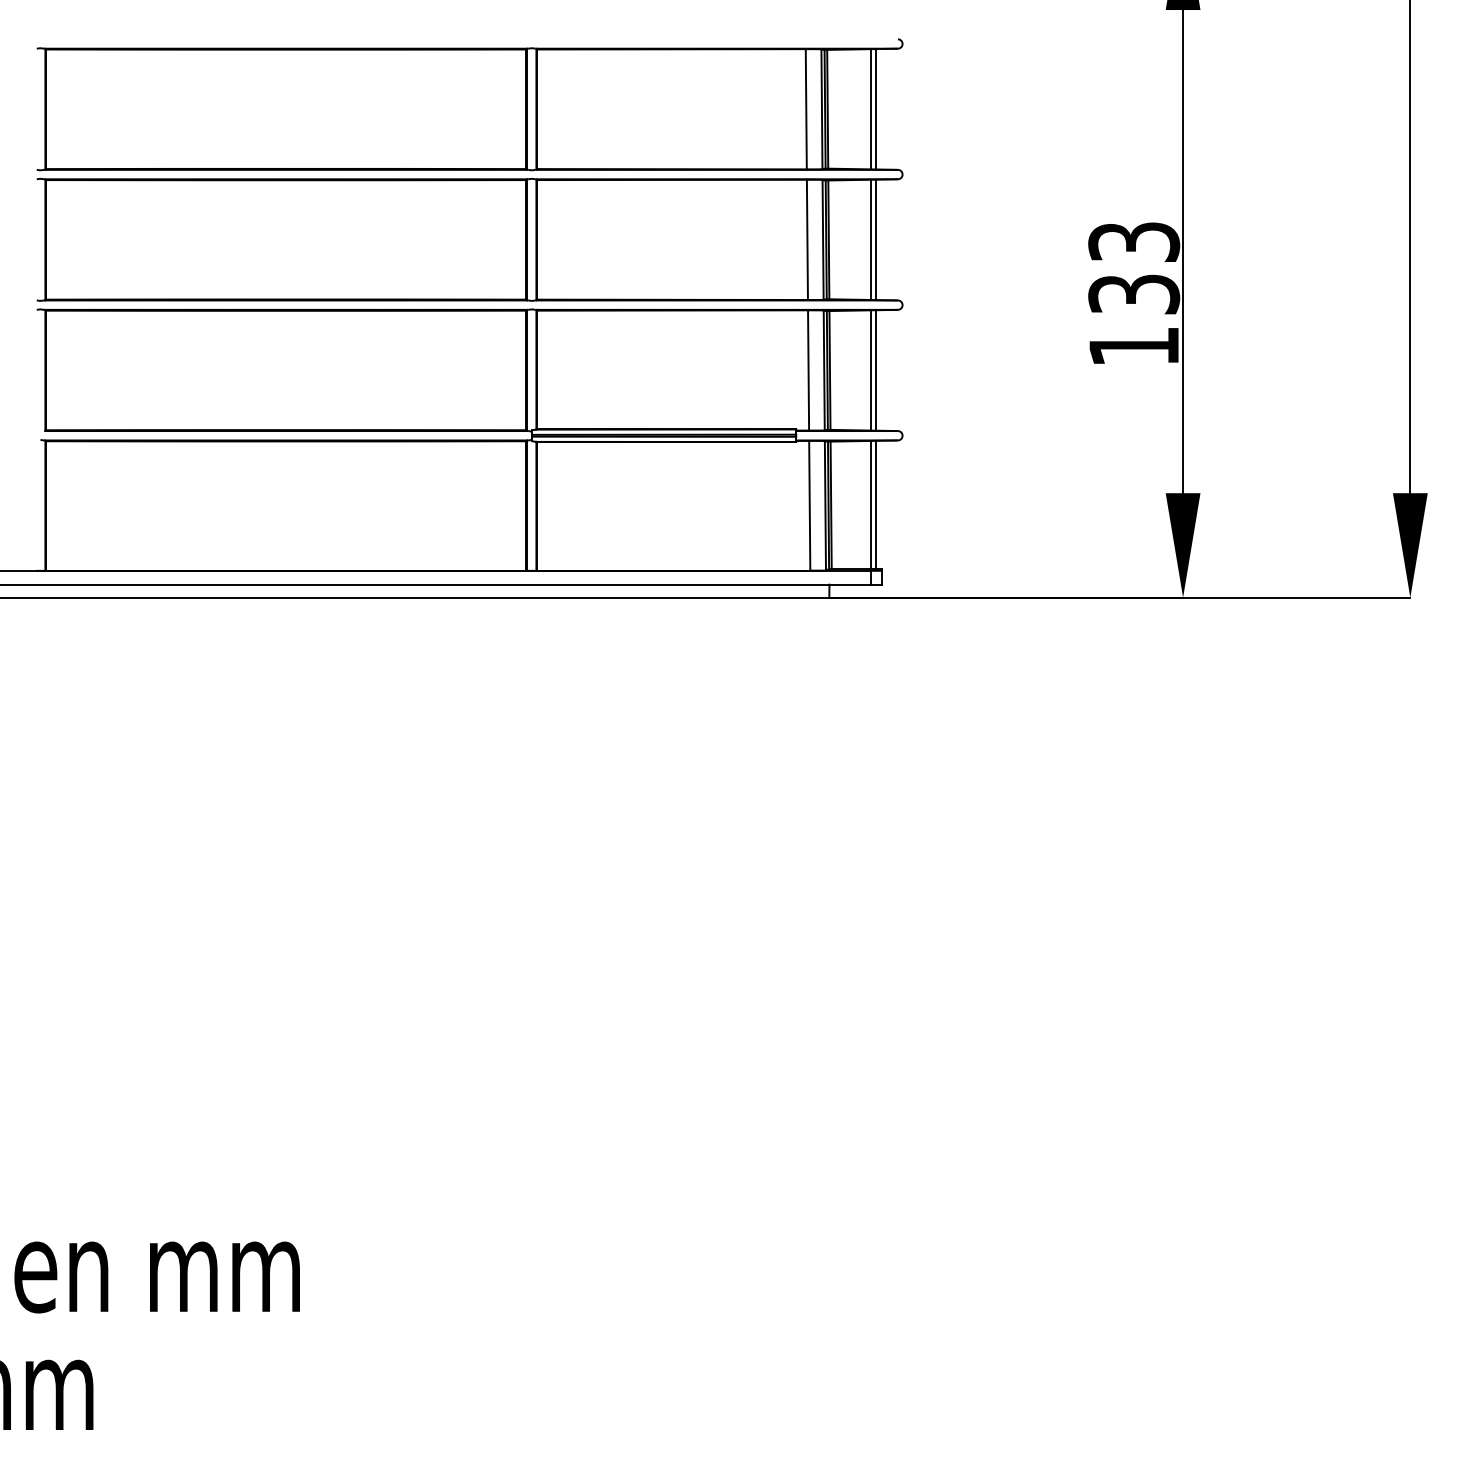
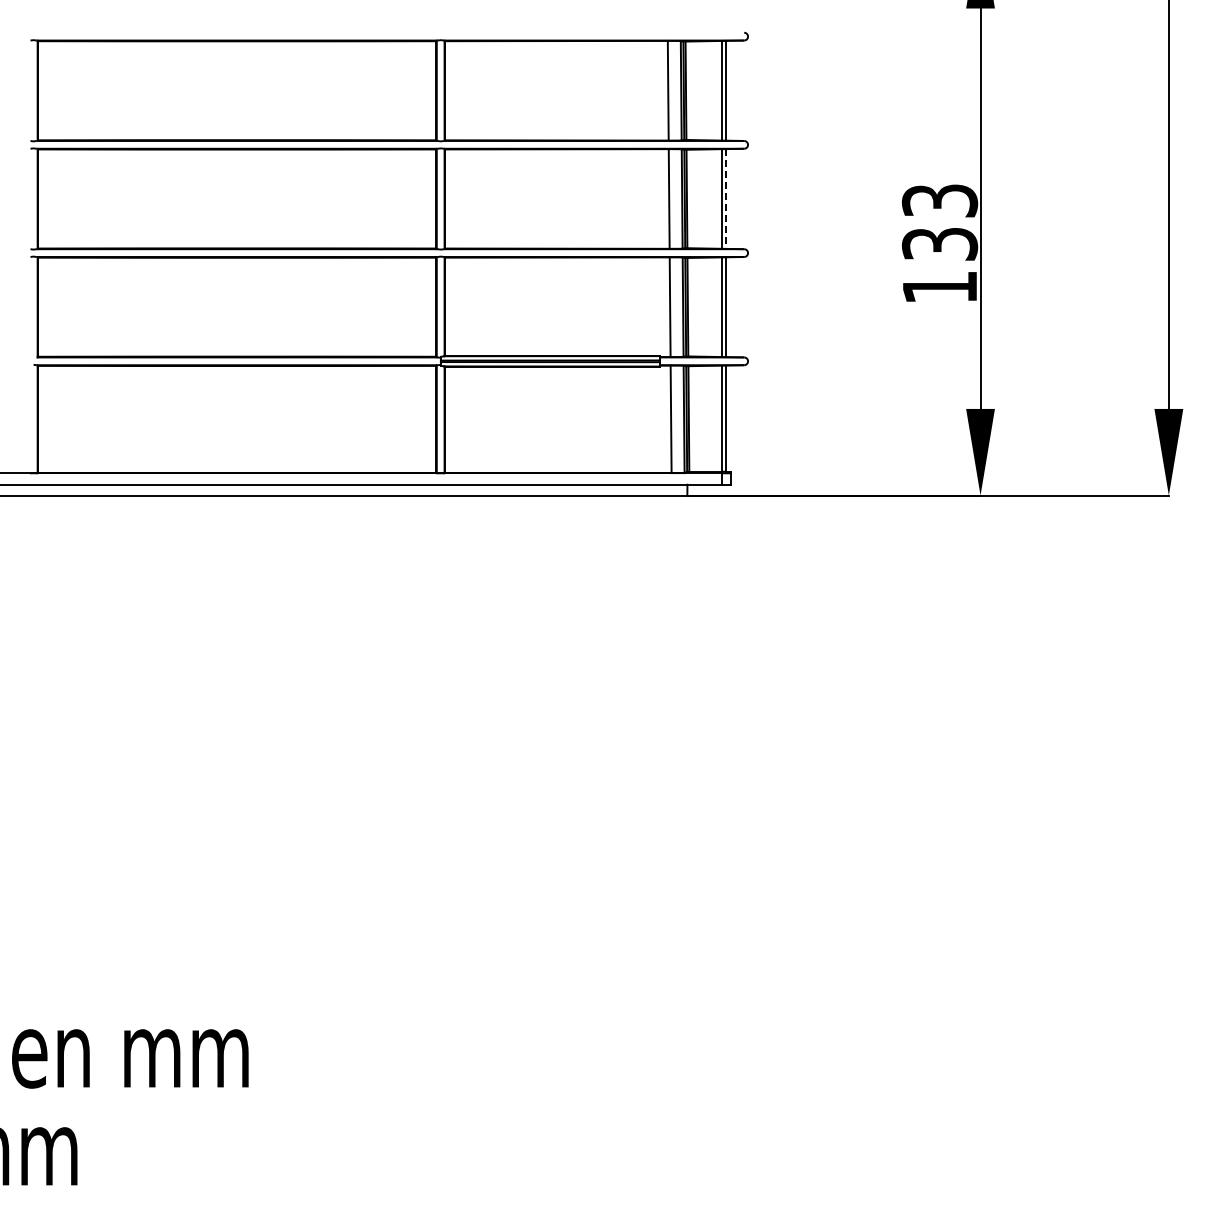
line: (876, 240) -> (726, 199), solid -> dashed

